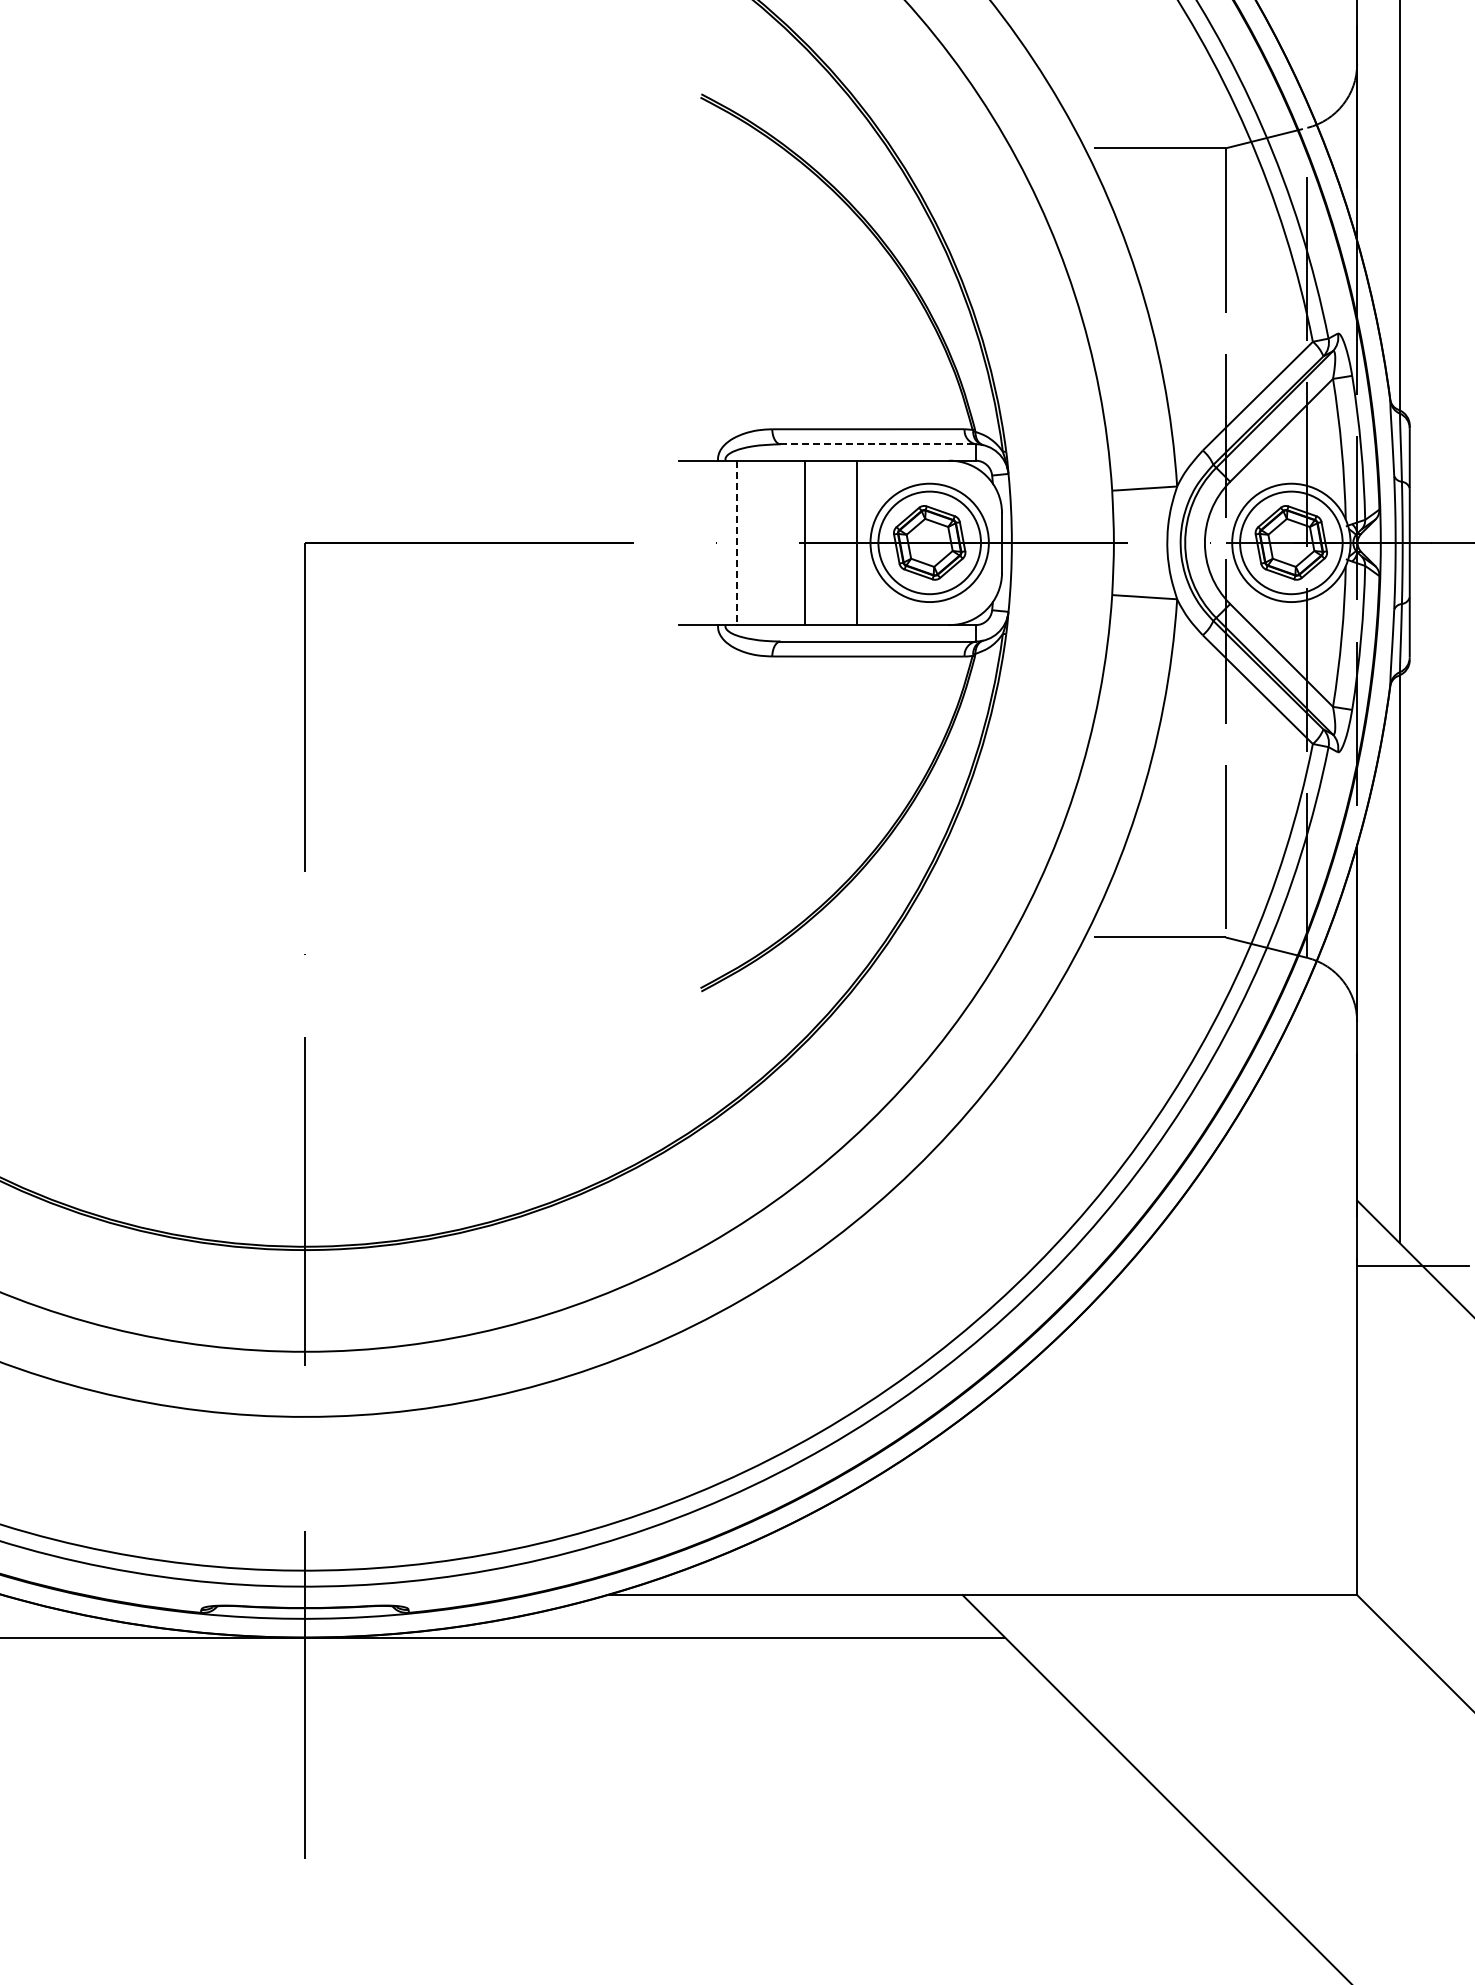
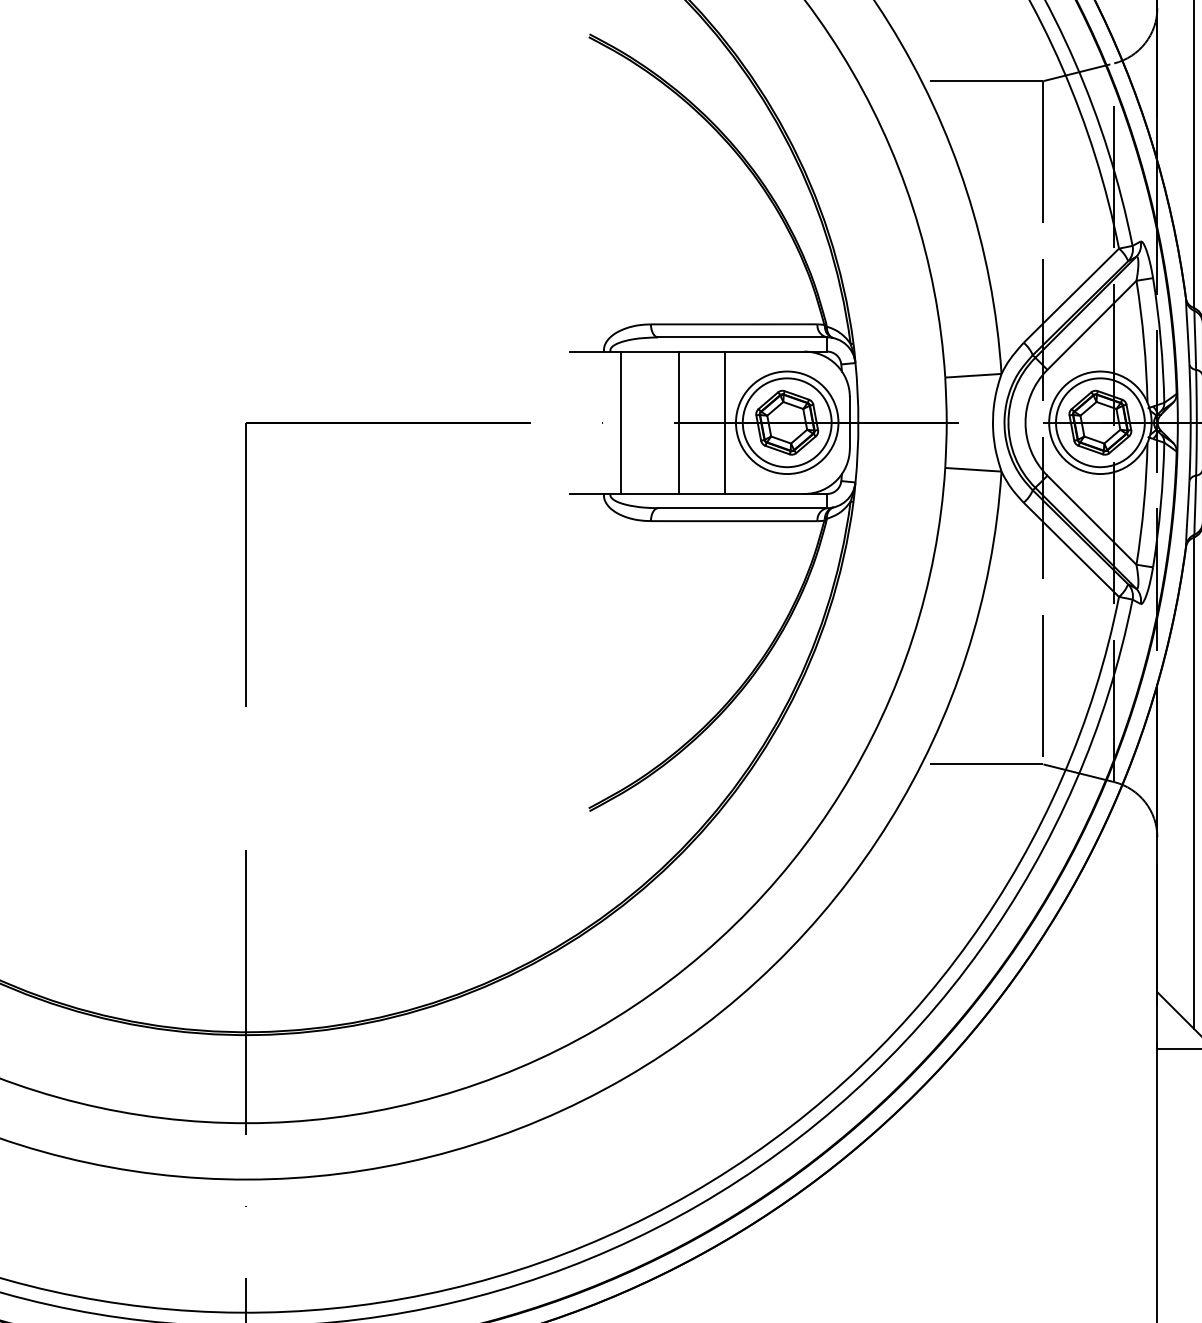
line: (878, 444) -> (742, 337), dashed -> solid
line: (737, 543) -> (620, 423), dashed -> solid

